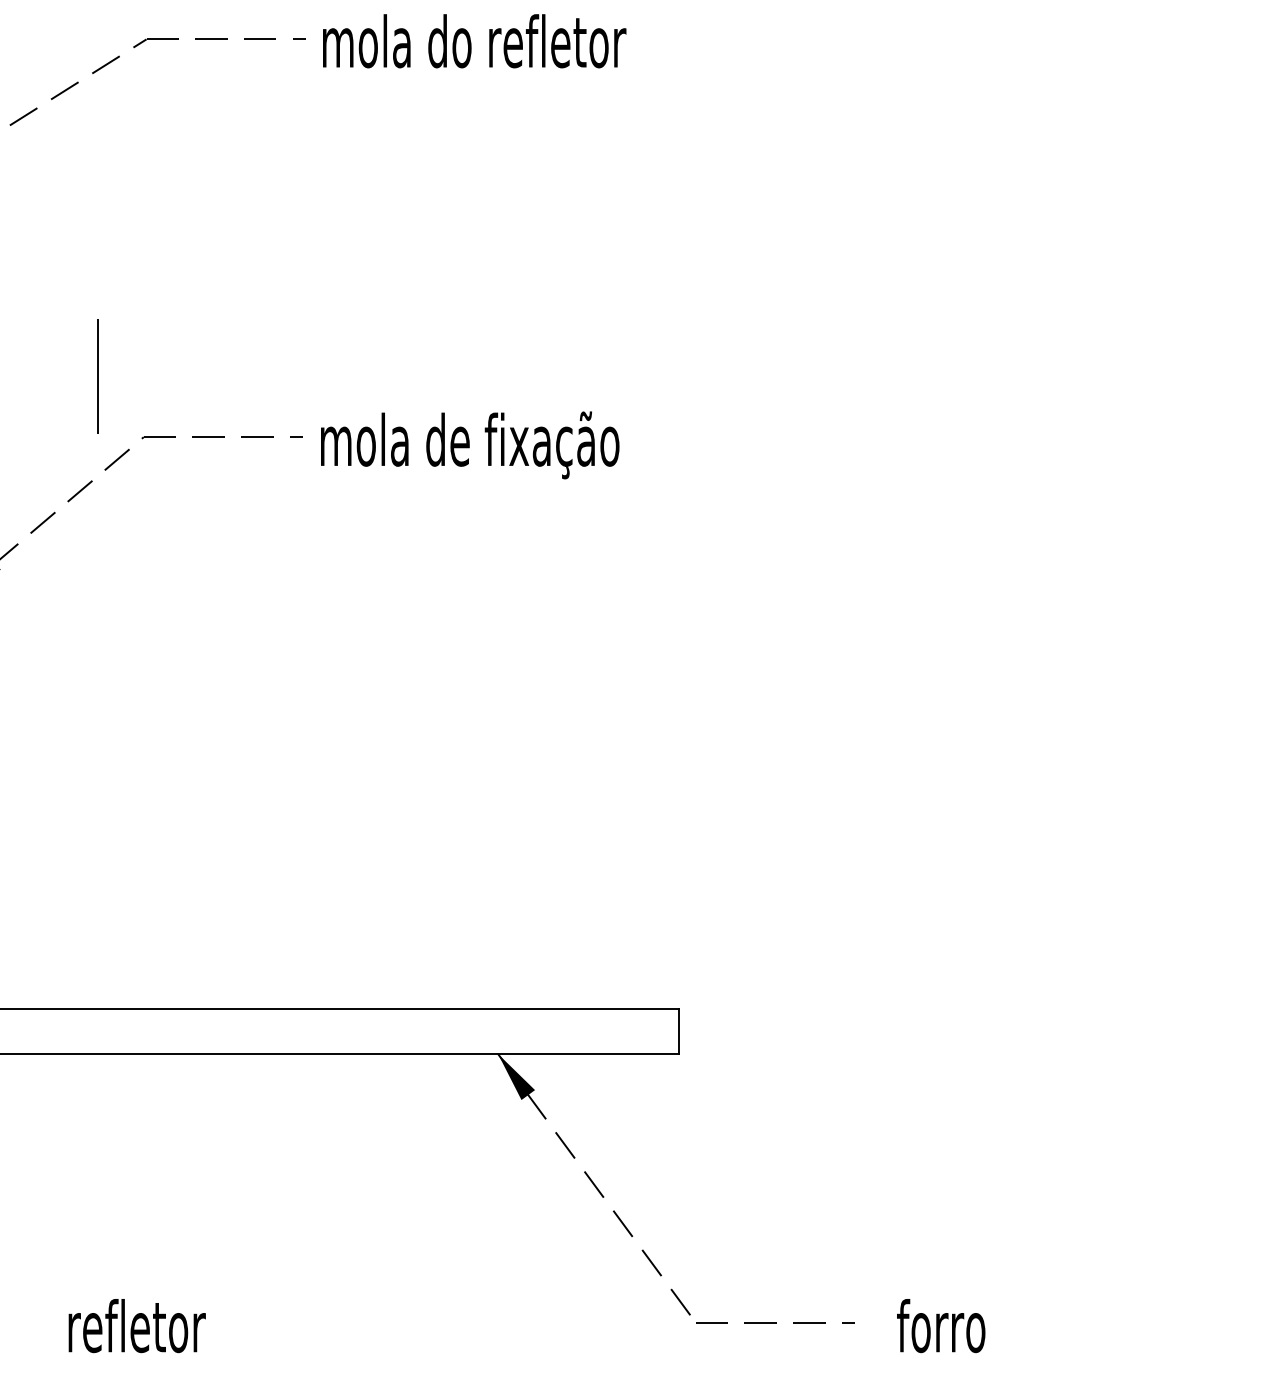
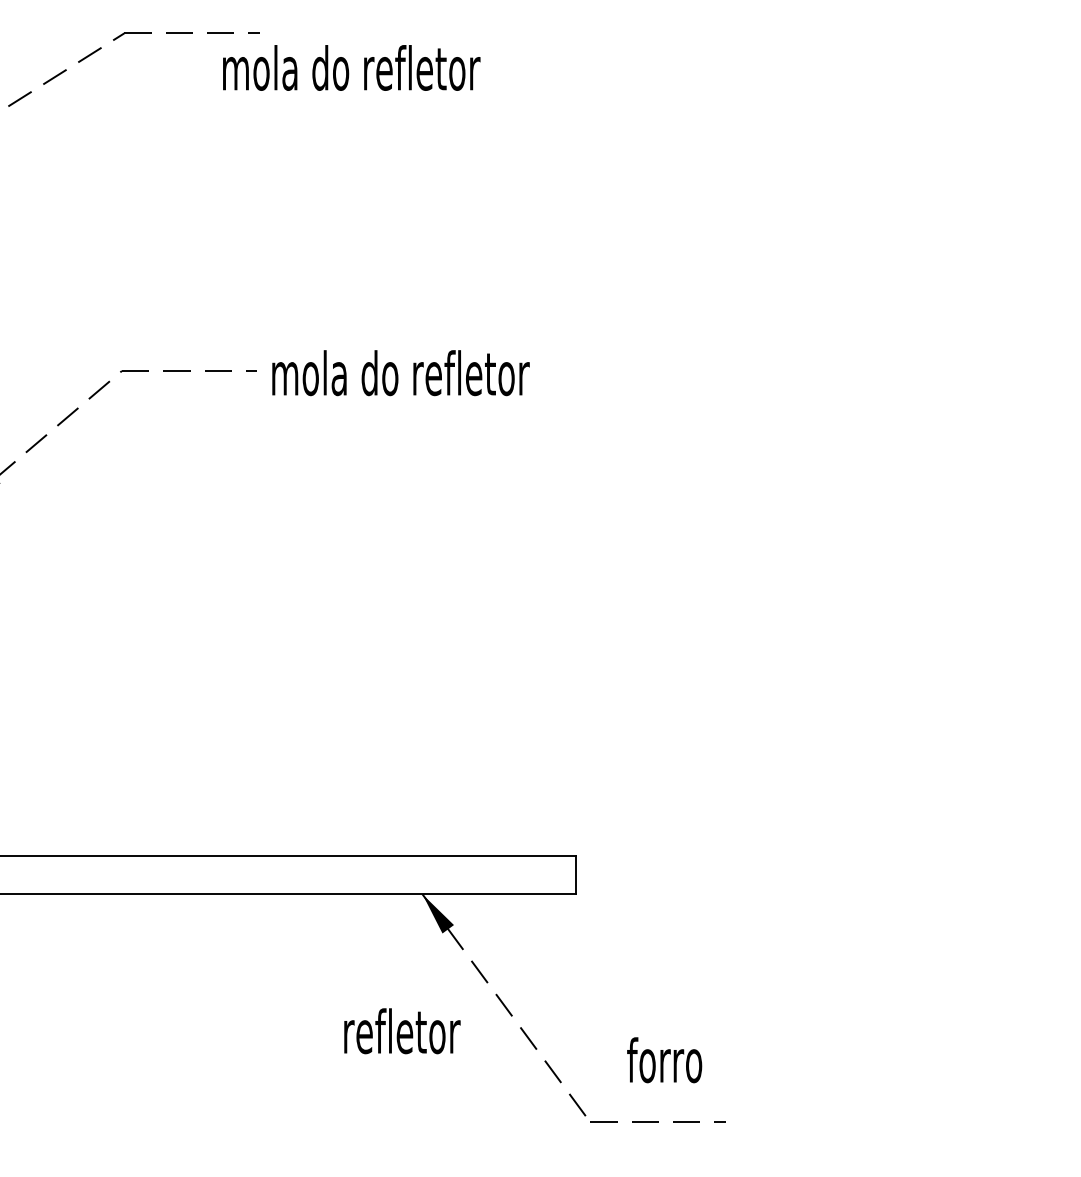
text: (474, 40) -> (351, 67), moved
line: (98, 376) -> (83, 319), removed
text: (536, 444) -> (455, 377), mola de fixação -> mola do refletor
text: (137, 1326) -> (402, 1031), moved
text: (941, 1326) -> (664, 1060), moved

